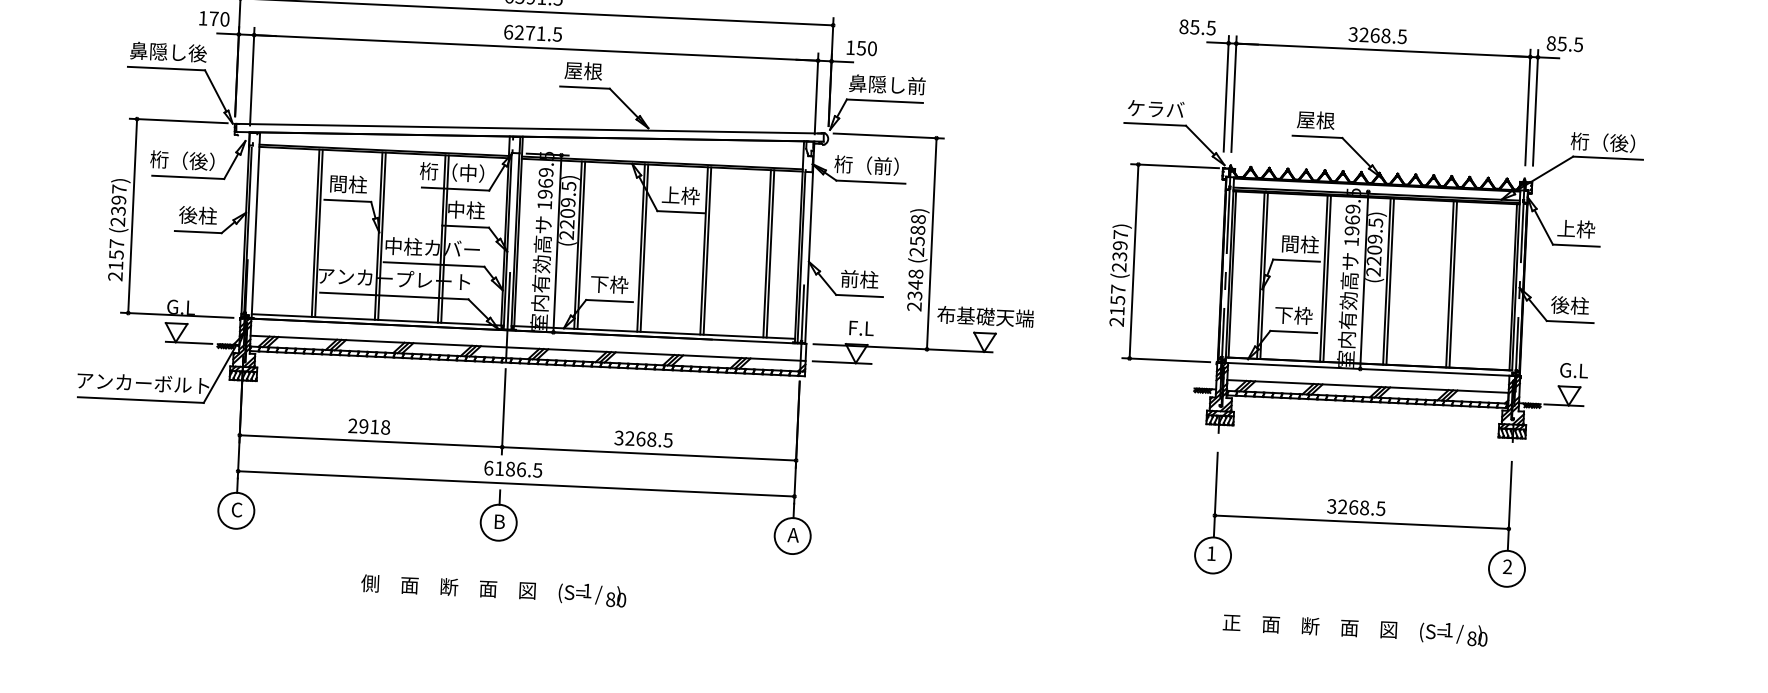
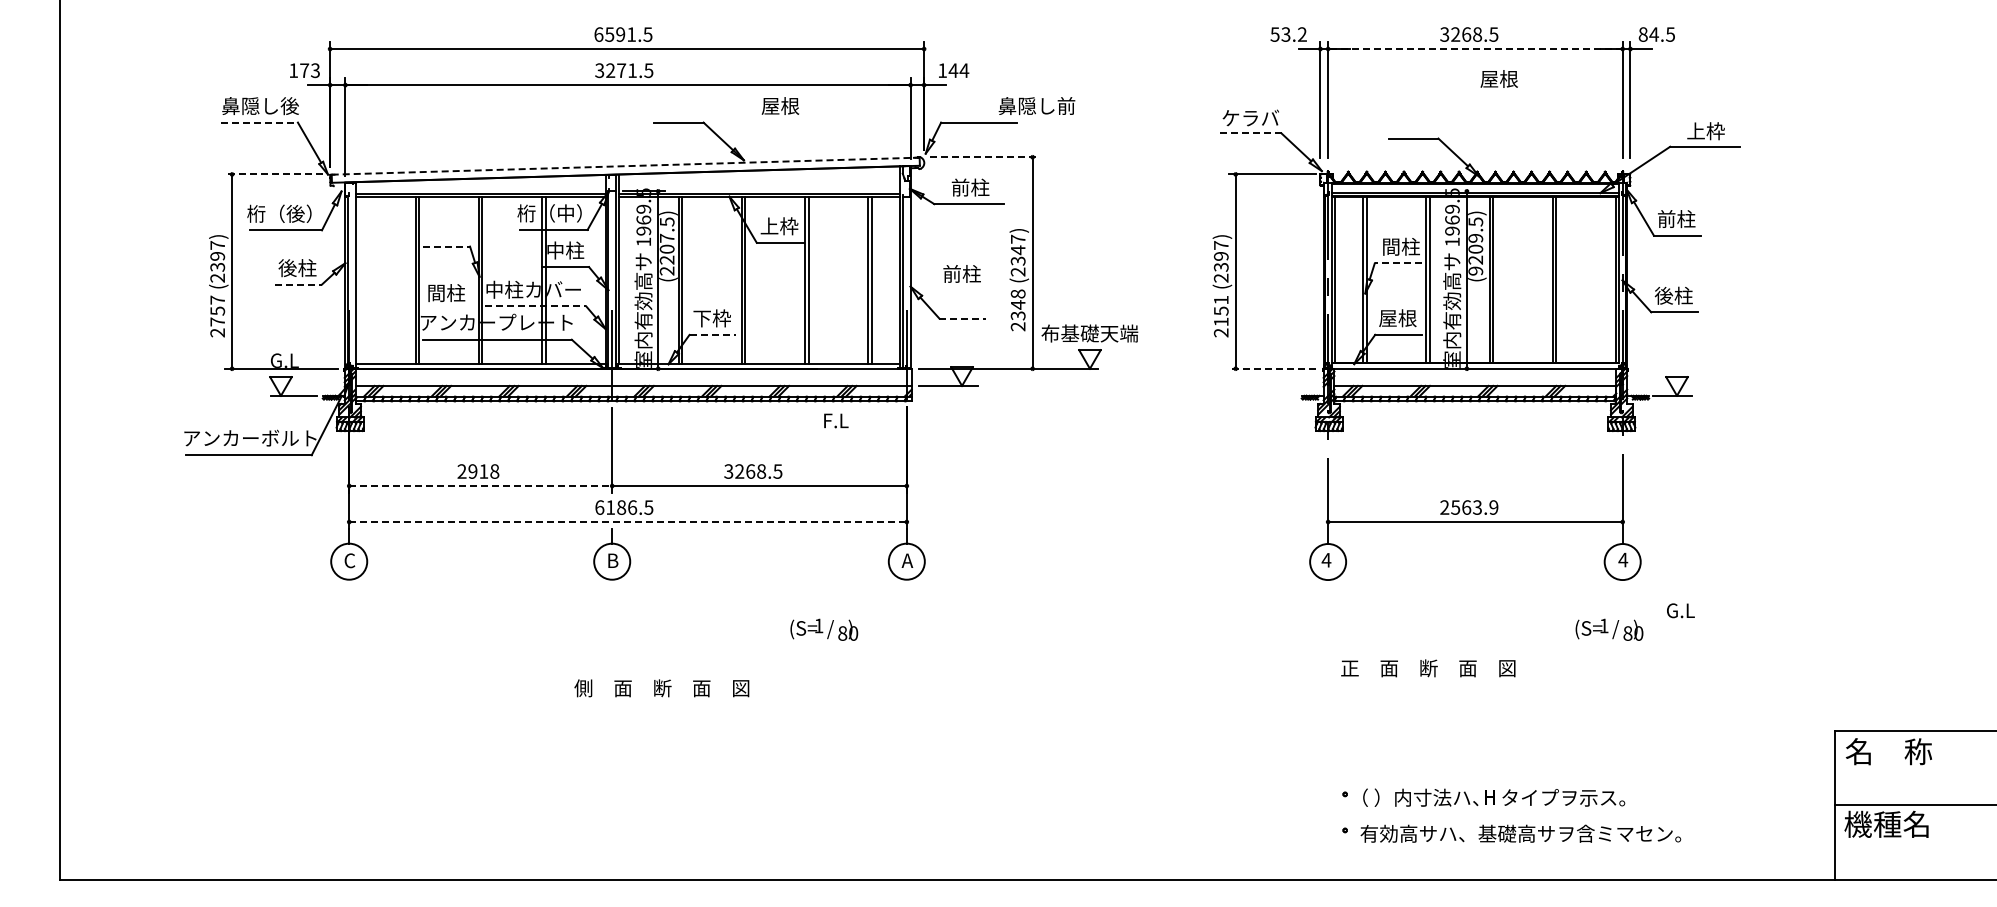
text: (224, 19) -> (315, 70), 170 -> 173
text: (1197, 27) -> (1288, 34), 85.5 -> 53.2
text: (508, 32) -> (599, 70), 6271.5 -> 3271.5
text: (1561, 43) -> (1653, 34), 85.5 -> 84.5
text: (866, 48) -> (958, 70), 150 -> 144
line: (1382, 50) -> (1474, 49), solid -> dashed
line: (166, 68) -> (259, 122), solid -> dashed
text: (583, 70) -> (780, 105), moved
text: (886, 84) -> (1036, 105), moved
text: (1315, 119) -> (1498, 78), moved
line: (178, 121) -> (273, 174), solid -> dashed
line: (1155, 124) -> (1250, 133), solid -> dashed
line: (530, 129) -> (626, 166), solid -> dashed
line: (889, 136) -> (985, 157), solid -> dashed
text: (1603, 142) -> (1699, 131), 桁（後） -> 上枠
text: (866, 165) -> (963, 187), 桁（前） -> 前柱
text: (348, 183) -> (446, 292), moved
line: (348, 200) -> (447, 246), solid -> dashed
text: (567, 201) -> (666, 237), (2209.5) -> (2207.5)
text: (917, 229) -> (1017, 249), (2588) -> (2347)
text: (1576, 229) -> (1676, 219), 上枠 -> 前柱
line: (198, 231) -> (298, 284), solid -> dashed
line: (1295, 260) -> (1397, 263), solid -> dashed
line: (434, 264) -> (536, 306), solid -> dashed
text: (115, 265) -> (217, 321), 2157 -> 2757
text: (1374, 271) -> (1476, 270), (2209.5) -> (9209.5)
text: (859, 278) -> (961, 273), moved
text: (1118, 288) -> (1221, 299), 2157 -> 2151
line: (860, 295) -> (963, 318), solid -> dashed
line: (610, 300) -> (713, 334), solid -> dashed
text: (1293, 315) -> (1397, 318), 下枠 -> 屋根
text: (861, 328) -> (836, 420), moved
line: (1166, 359) -> (1272, 368), solid -> dashed
text: (1573, 370) -> (1680, 610), moved
line: (371, 441) -> (481, 486), solid -> dashed
line: (516, 484) -> (628, 522), solid -> dashed
text: (1356, 507) -> (1469, 507), 3268.5 -> 2563.9
text: (1211, 553) -> (1326, 560), 1 -> 4
text: (1507, 566) -> (1623, 559), 2 -> 4
text: (448, 587) -> (661, 688), moved
text: (592, 594) -> (824, 629), moved
text: (1310, 626) -> (1428, 668), moved
text: (1453, 633) -> (1609, 629), moved

